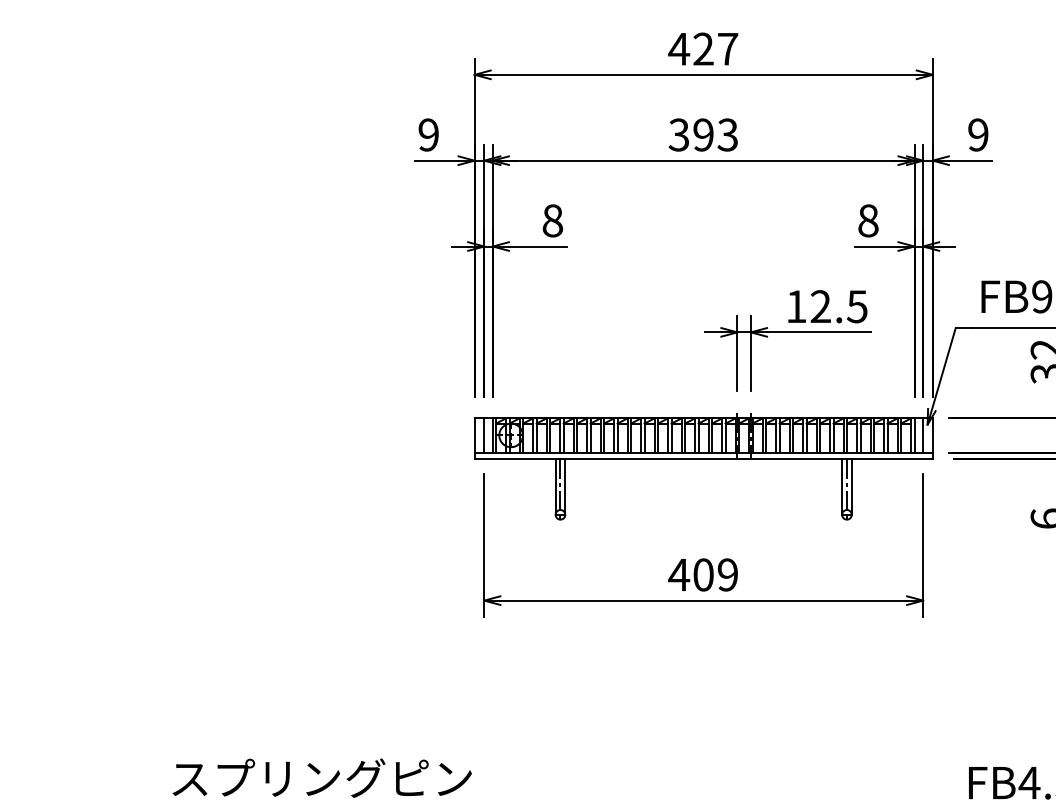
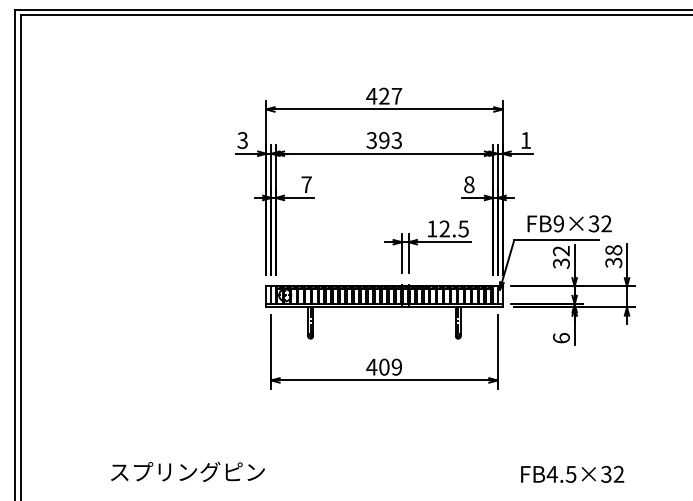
text: (428, 135) -> (242, 140), 9 -> 3
text: (977, 135) -> (525, 140), 9 -> 1
text: (552, 220) -> (306, 184), 8 -> 7

